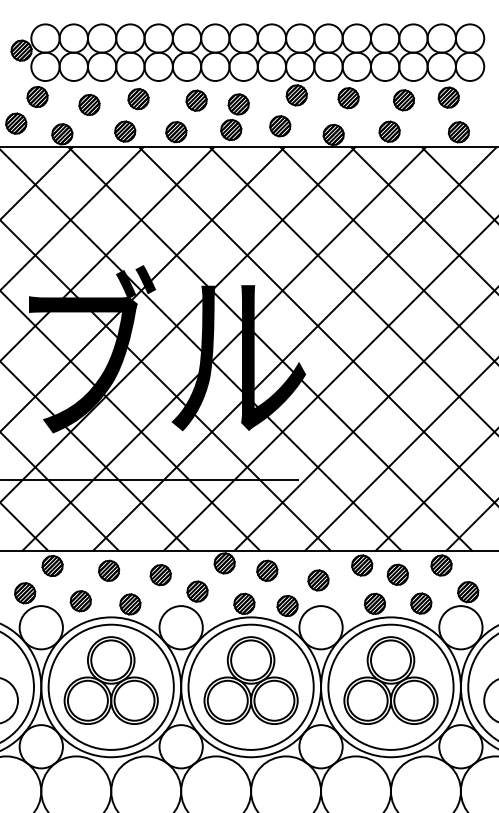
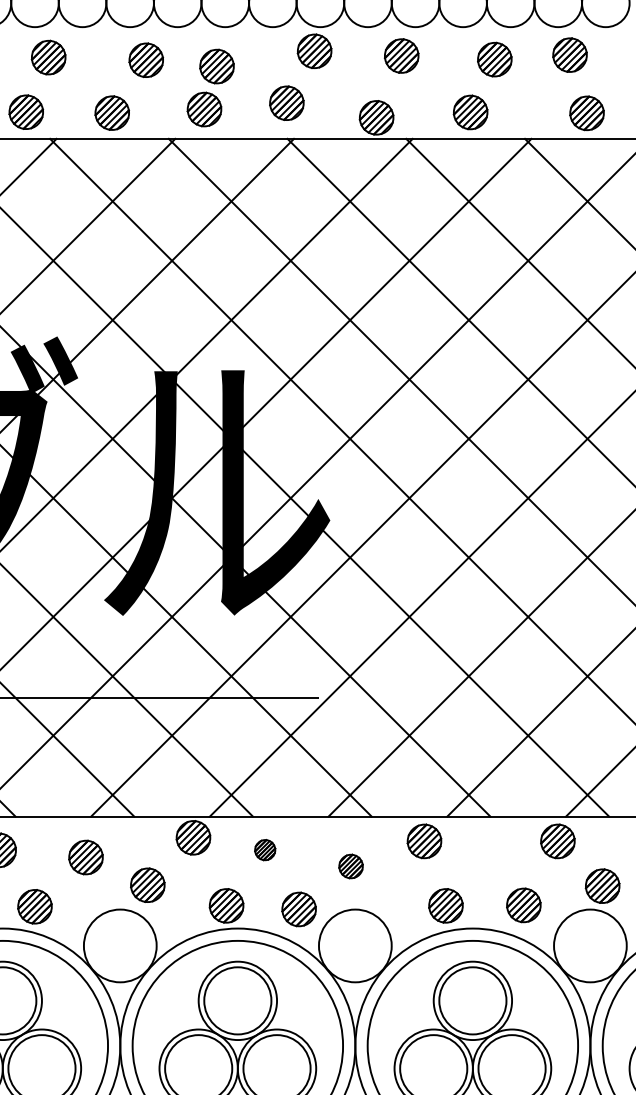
part: (267, 570) -> (265, 849), size x0.6
part: (397, 574) -> (483, 856), removed
part: (318, 580) -> (351, 866), size x0.7

